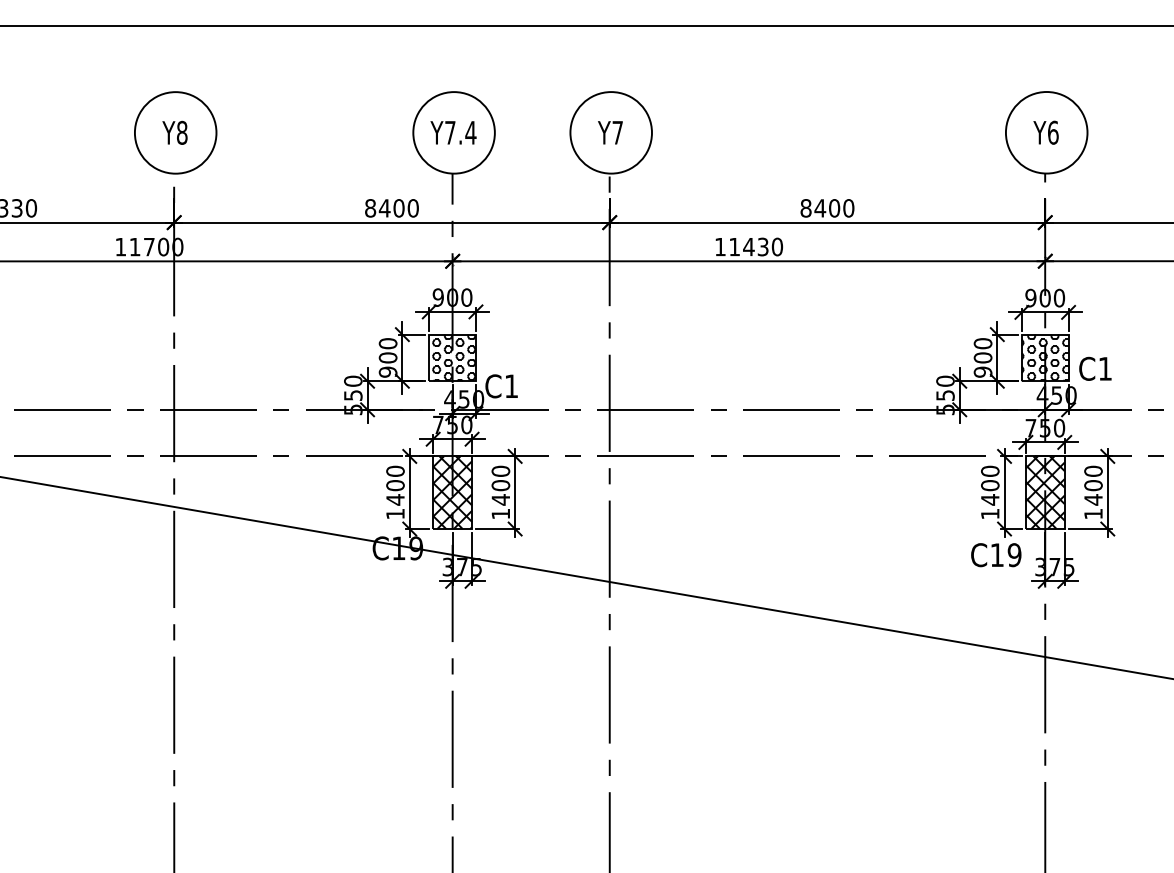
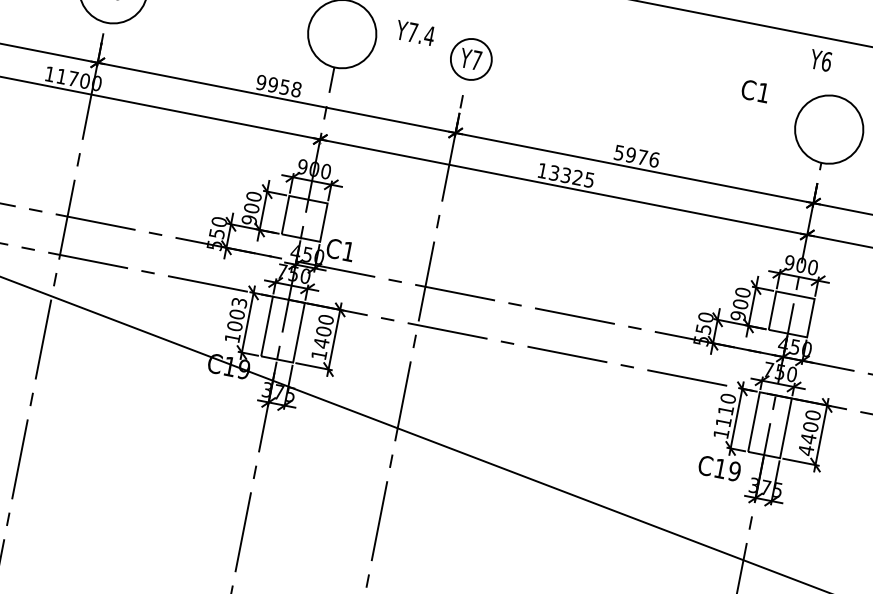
text: (453, 132) -> (415, 32), moved
circle: (610, 132) -> (470, 59), size x0.6
text: (1045, 132) -> (820, 60), moved
text: (391, 208) -> (278, 86), 8400 -> 9958
text: (827, 208) -> (636, 156), 8400 -> 5976
text: (756, 246) -> (572, 176), 11430 -> 13325
hatch: (453, 357) -> (305, 218), removed
hatch: (1044, 357) -> (791, 313), removed
text: (1095, 368) -> (755, 91), moved
text: (395, 485) -> (237, 314), 1400 -> 1003
hatch: (452, 492) -> (282, 329), removed
text: (990, 492) -> (725, 416), 1400 -> 1110
hatch: (1044, 492) -> (769, 424), removed
text: (1093, 514) -> (806, 450), 1400 -> 4400

